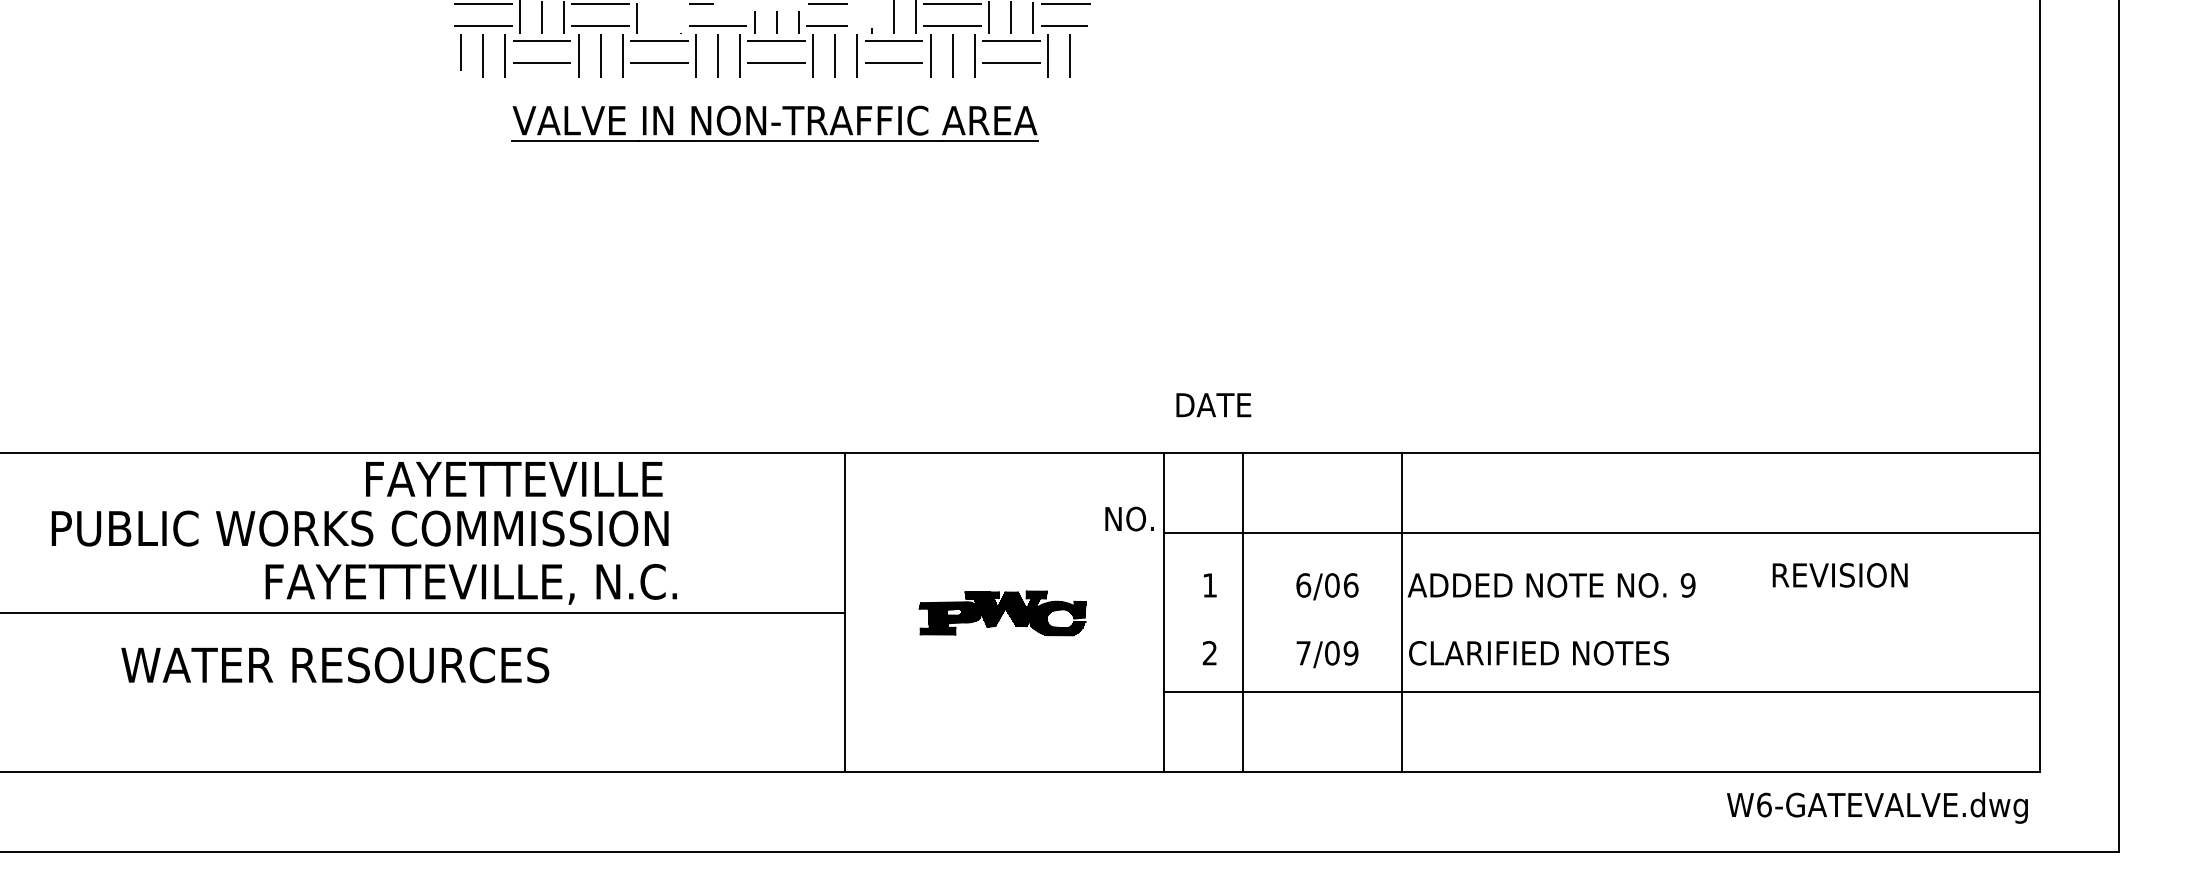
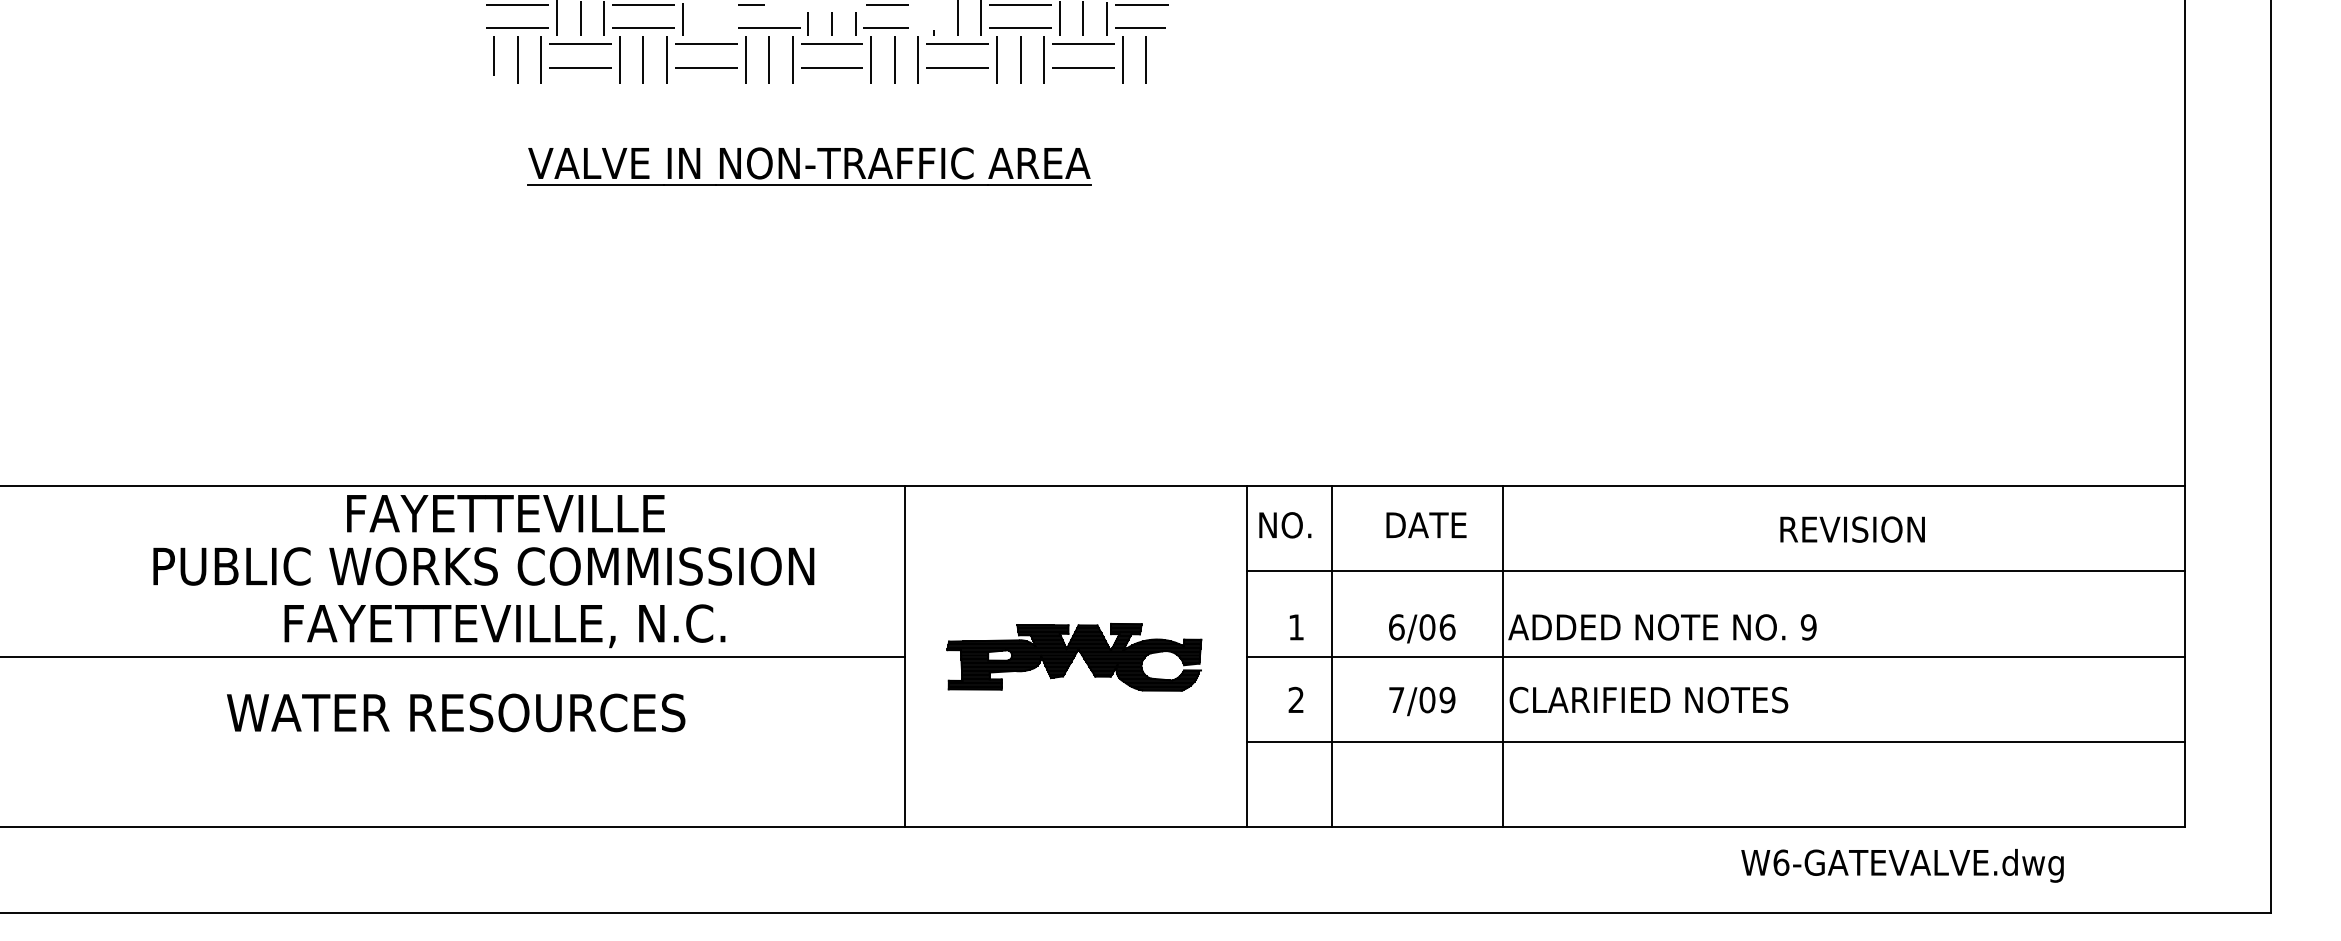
part: (775, 123) -> (809, 166), moved
text: (1213, 404) -> (1426, 524), moved
text: (513, 479) -> (505, 513), moved
text: (1129, 519) -> (1285, 525), moved
text: (359, 528) -> (483, 566), moved
text: (1840, 575) -> (1852, 529), moved
line: (1601, 612) -> (1715, 656), added
part: (1002, 613) -> (1074, 657), size x1.43
text: (335, 664) -> (456, 712), moved
text: (1877, 807) -> (1902, 865), moved

